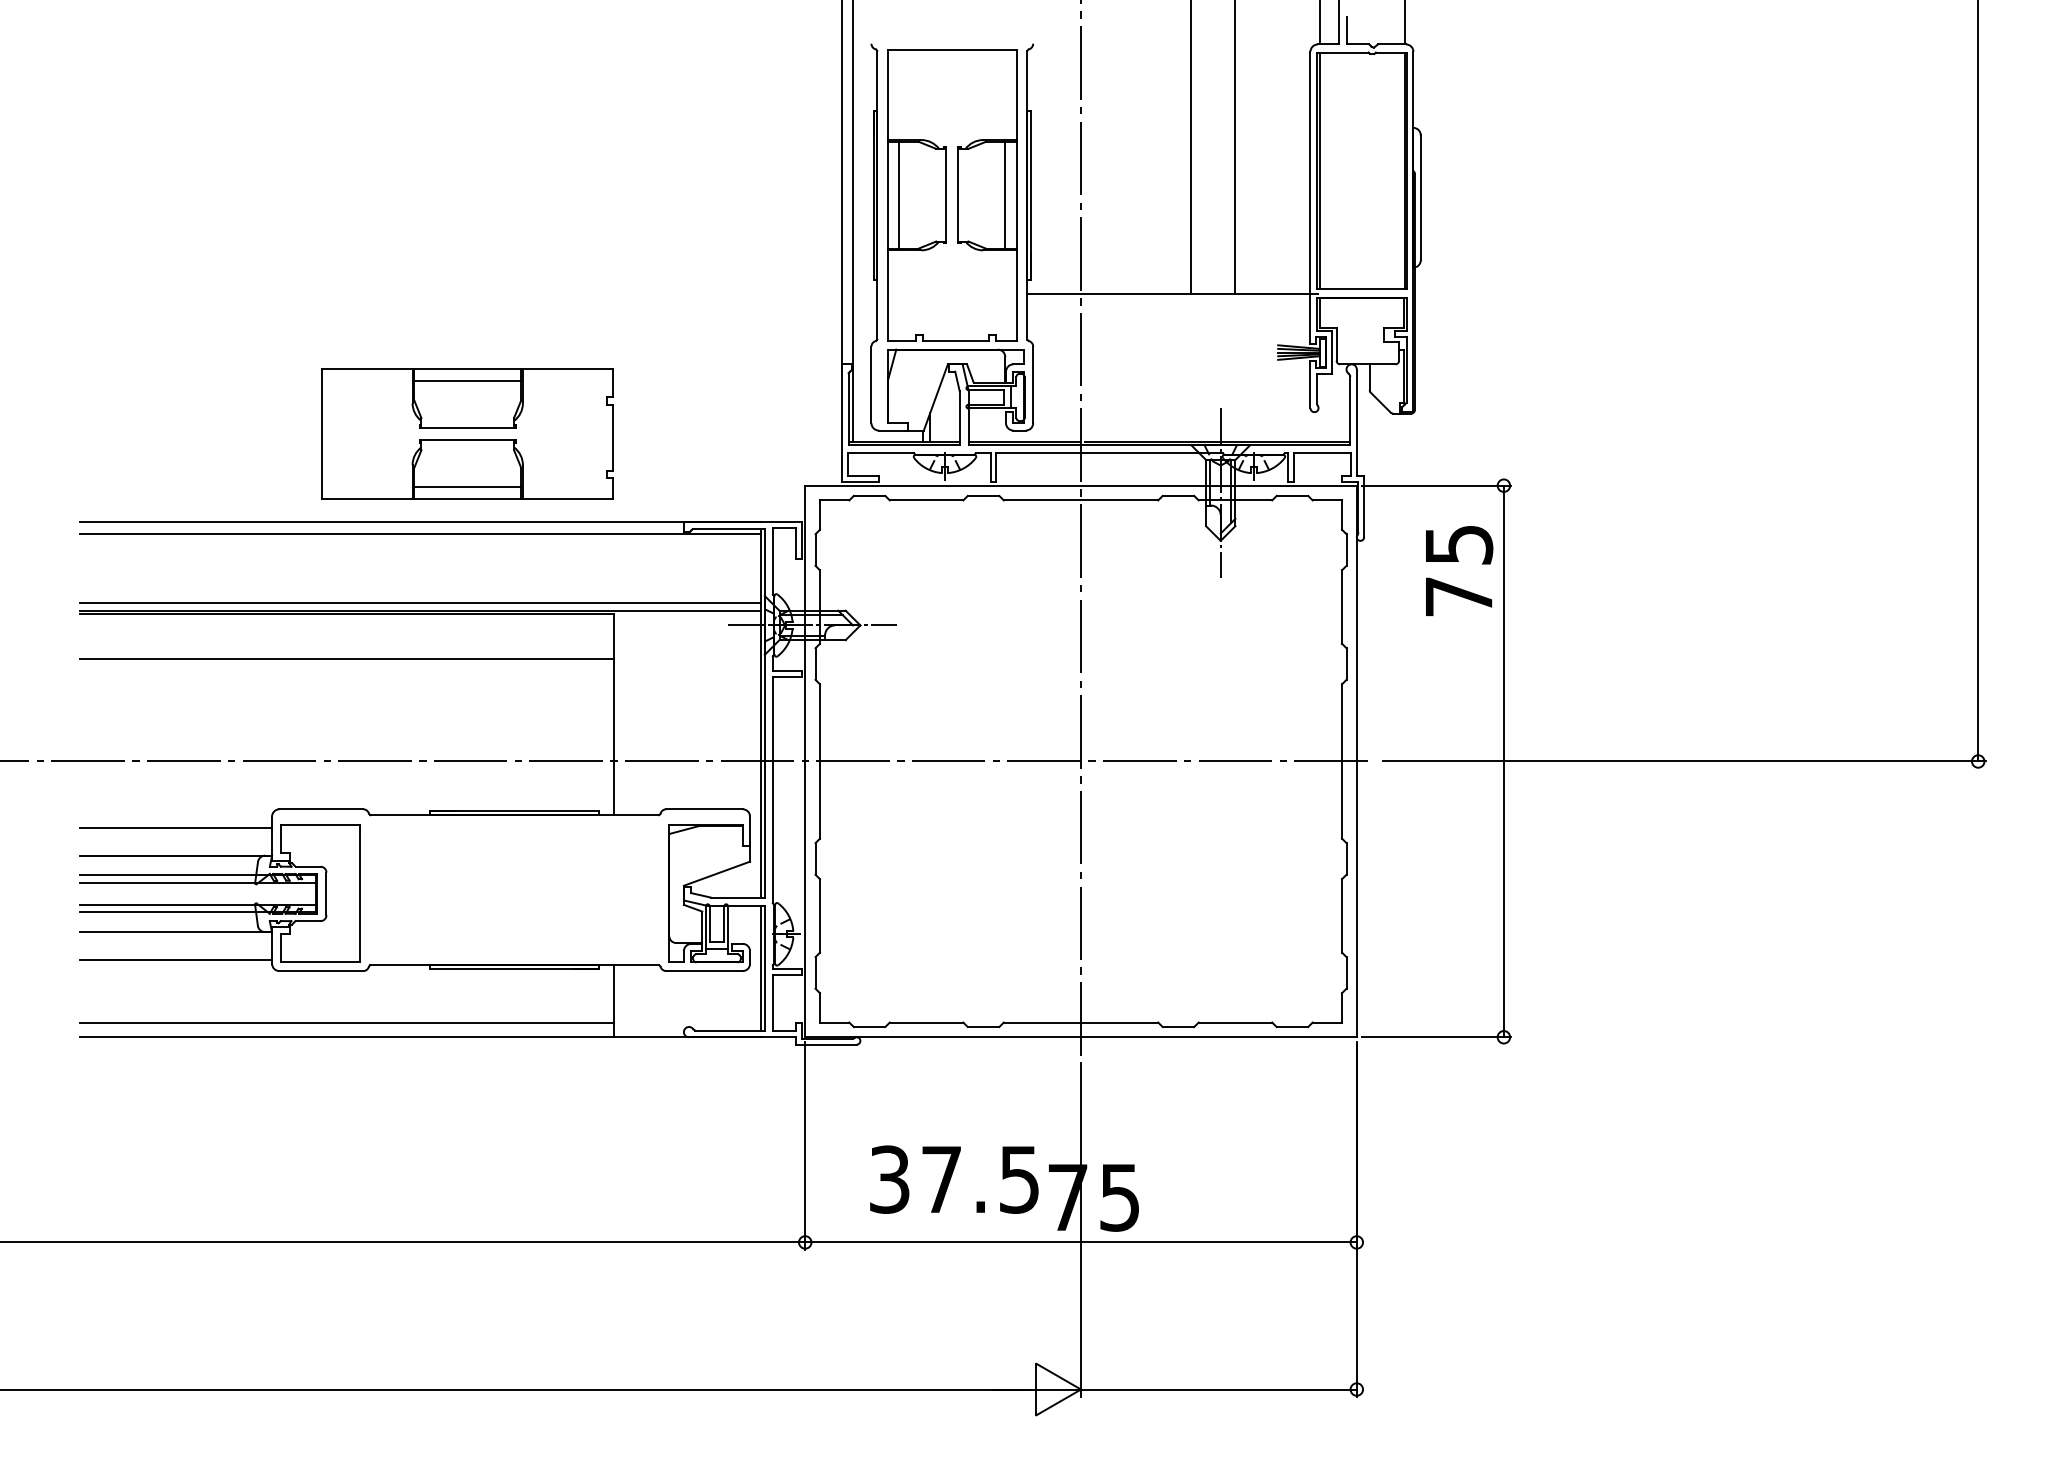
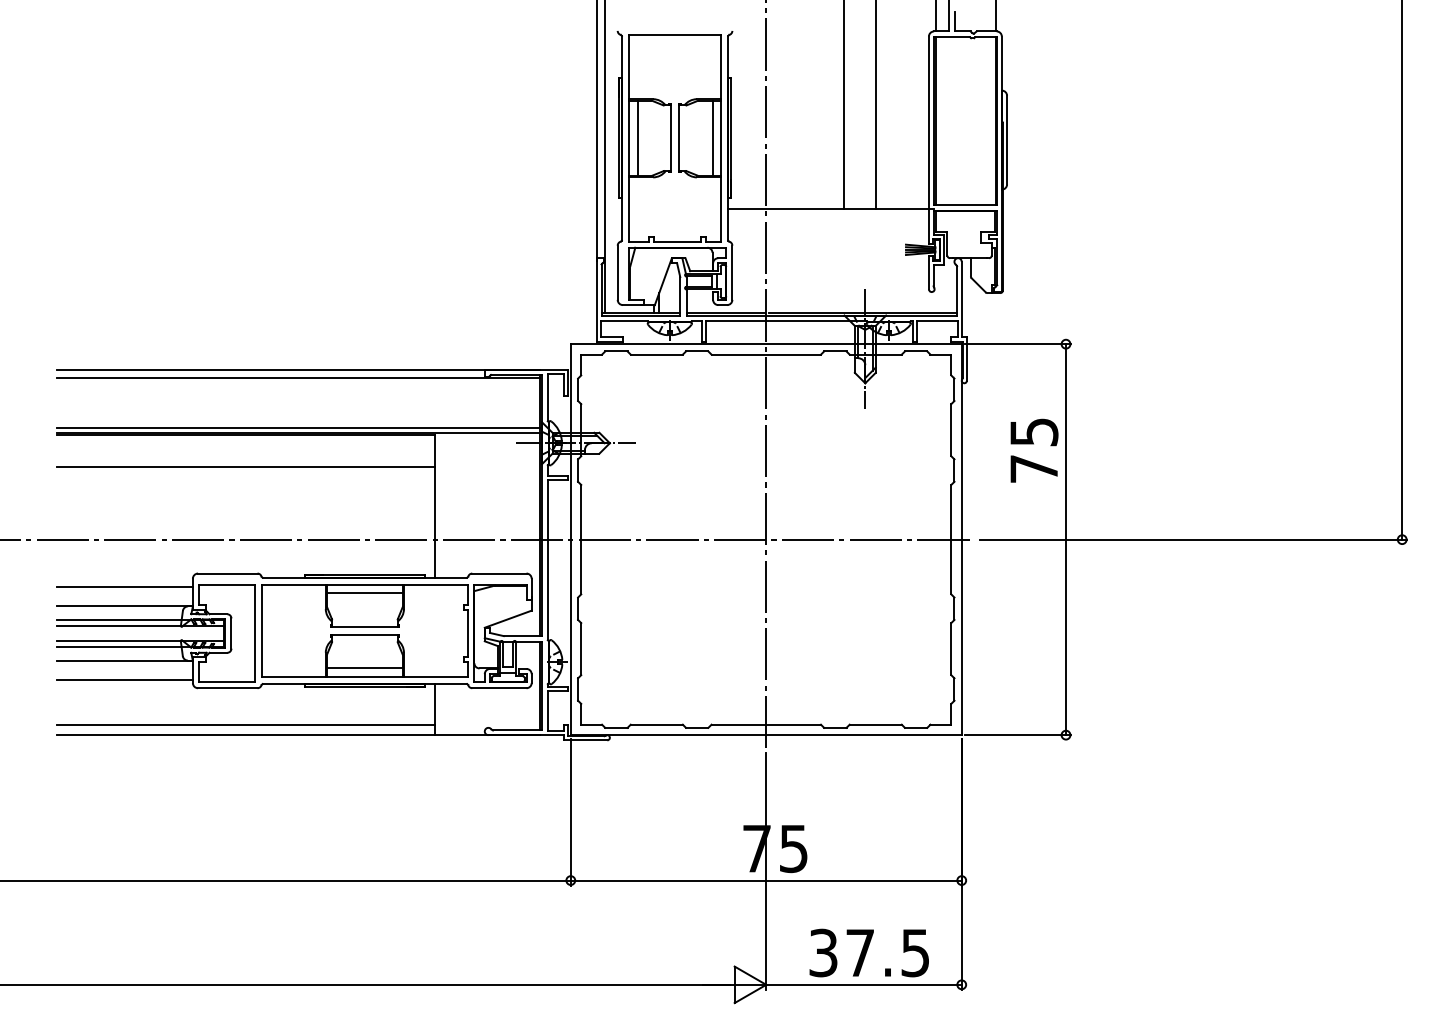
part: (467, 433) -> (364, 630), moved
text: (1459, 570) -> (1034, 450), moved
text: (954, 1179) -> (869, 952), moved

